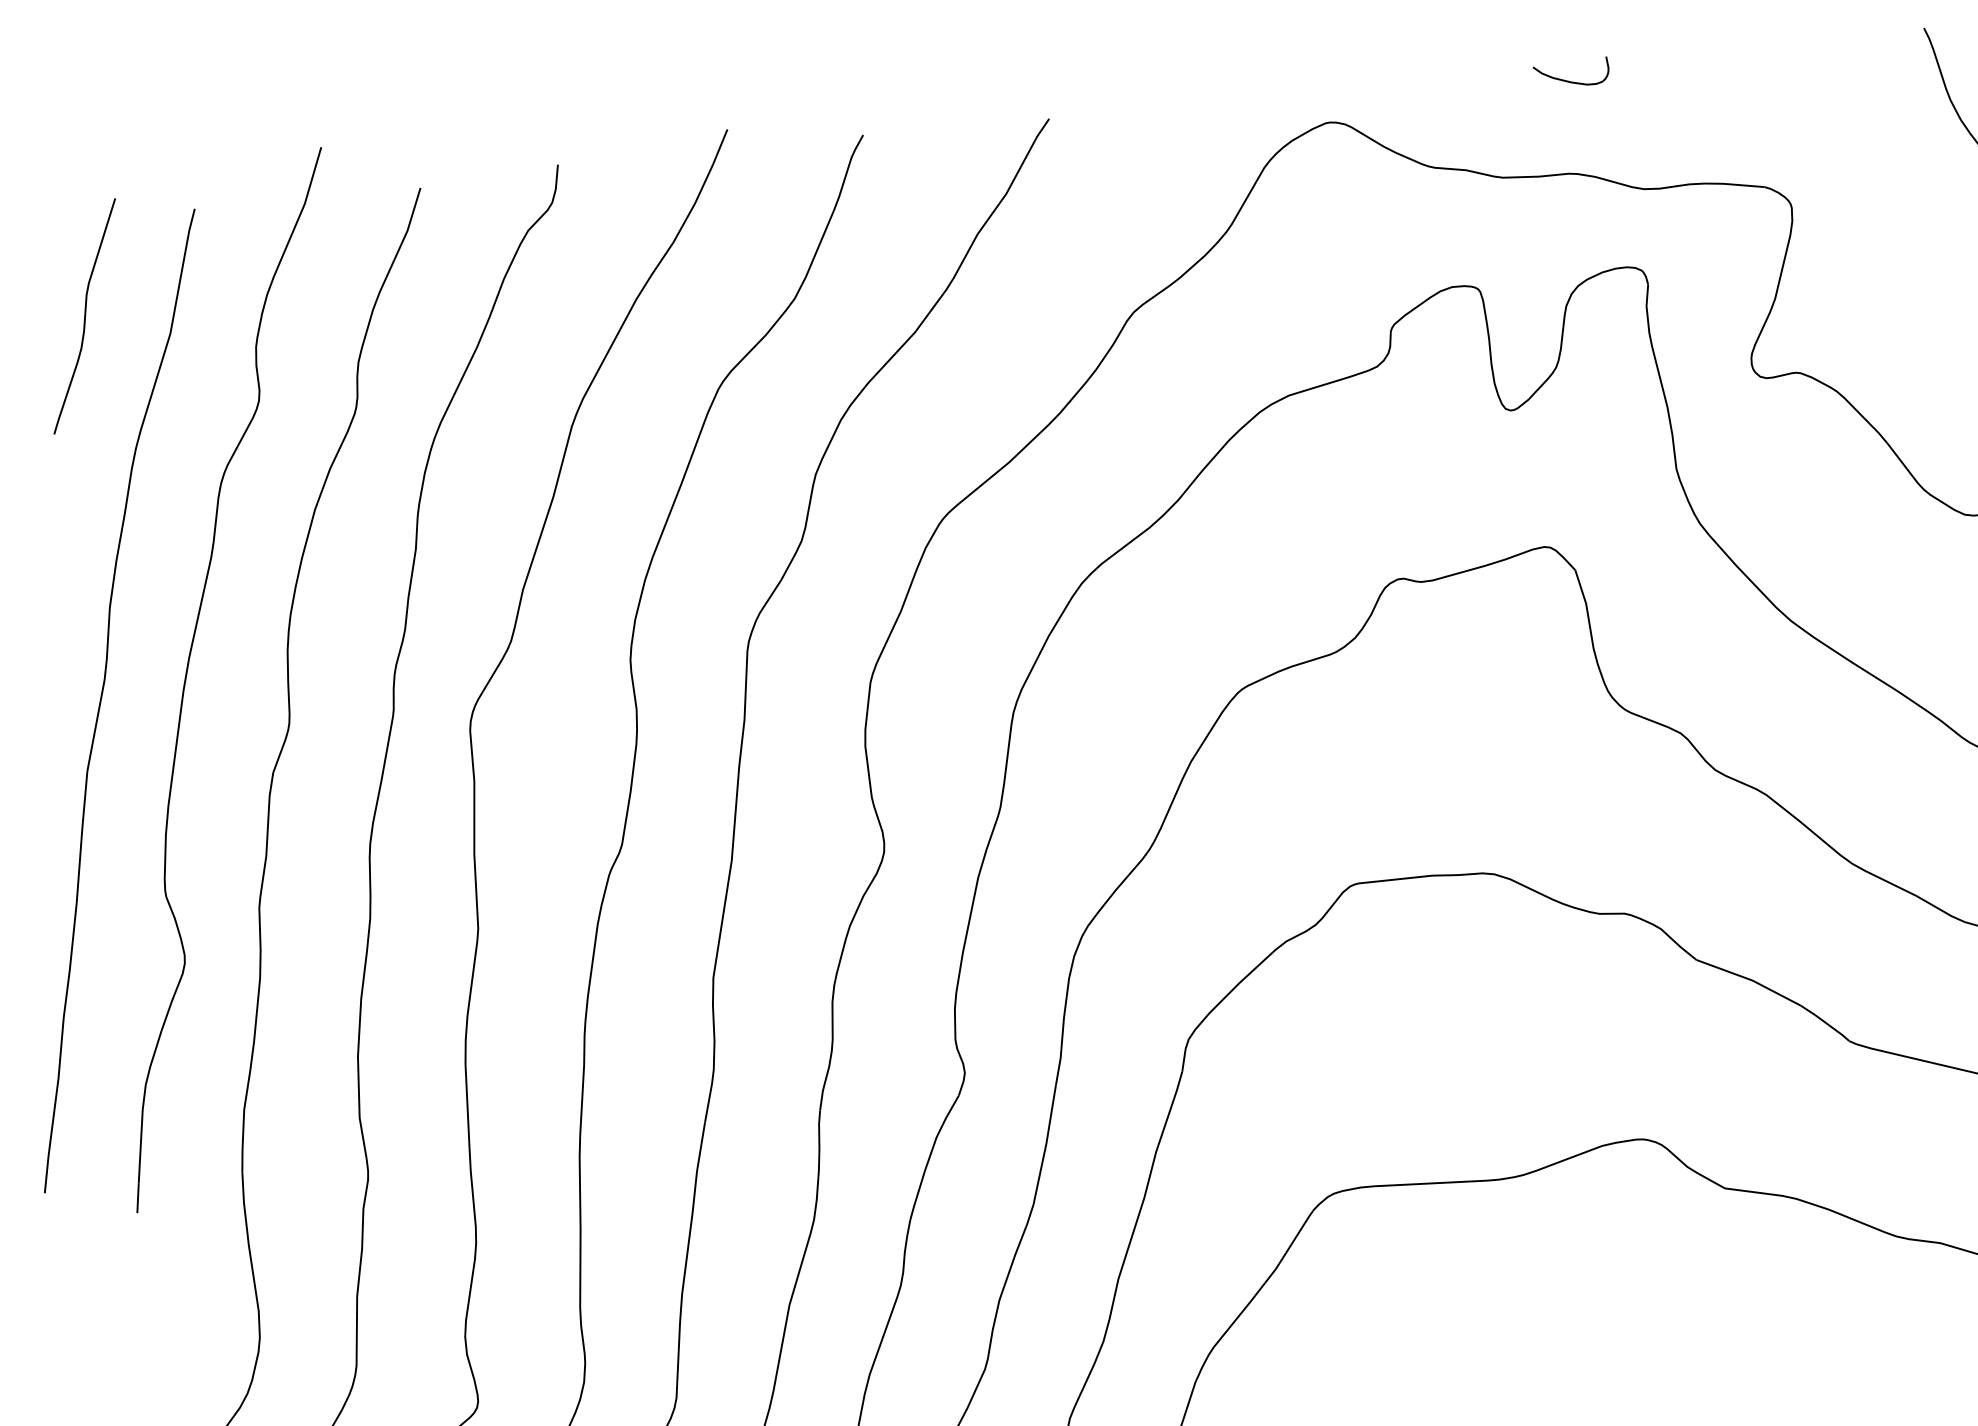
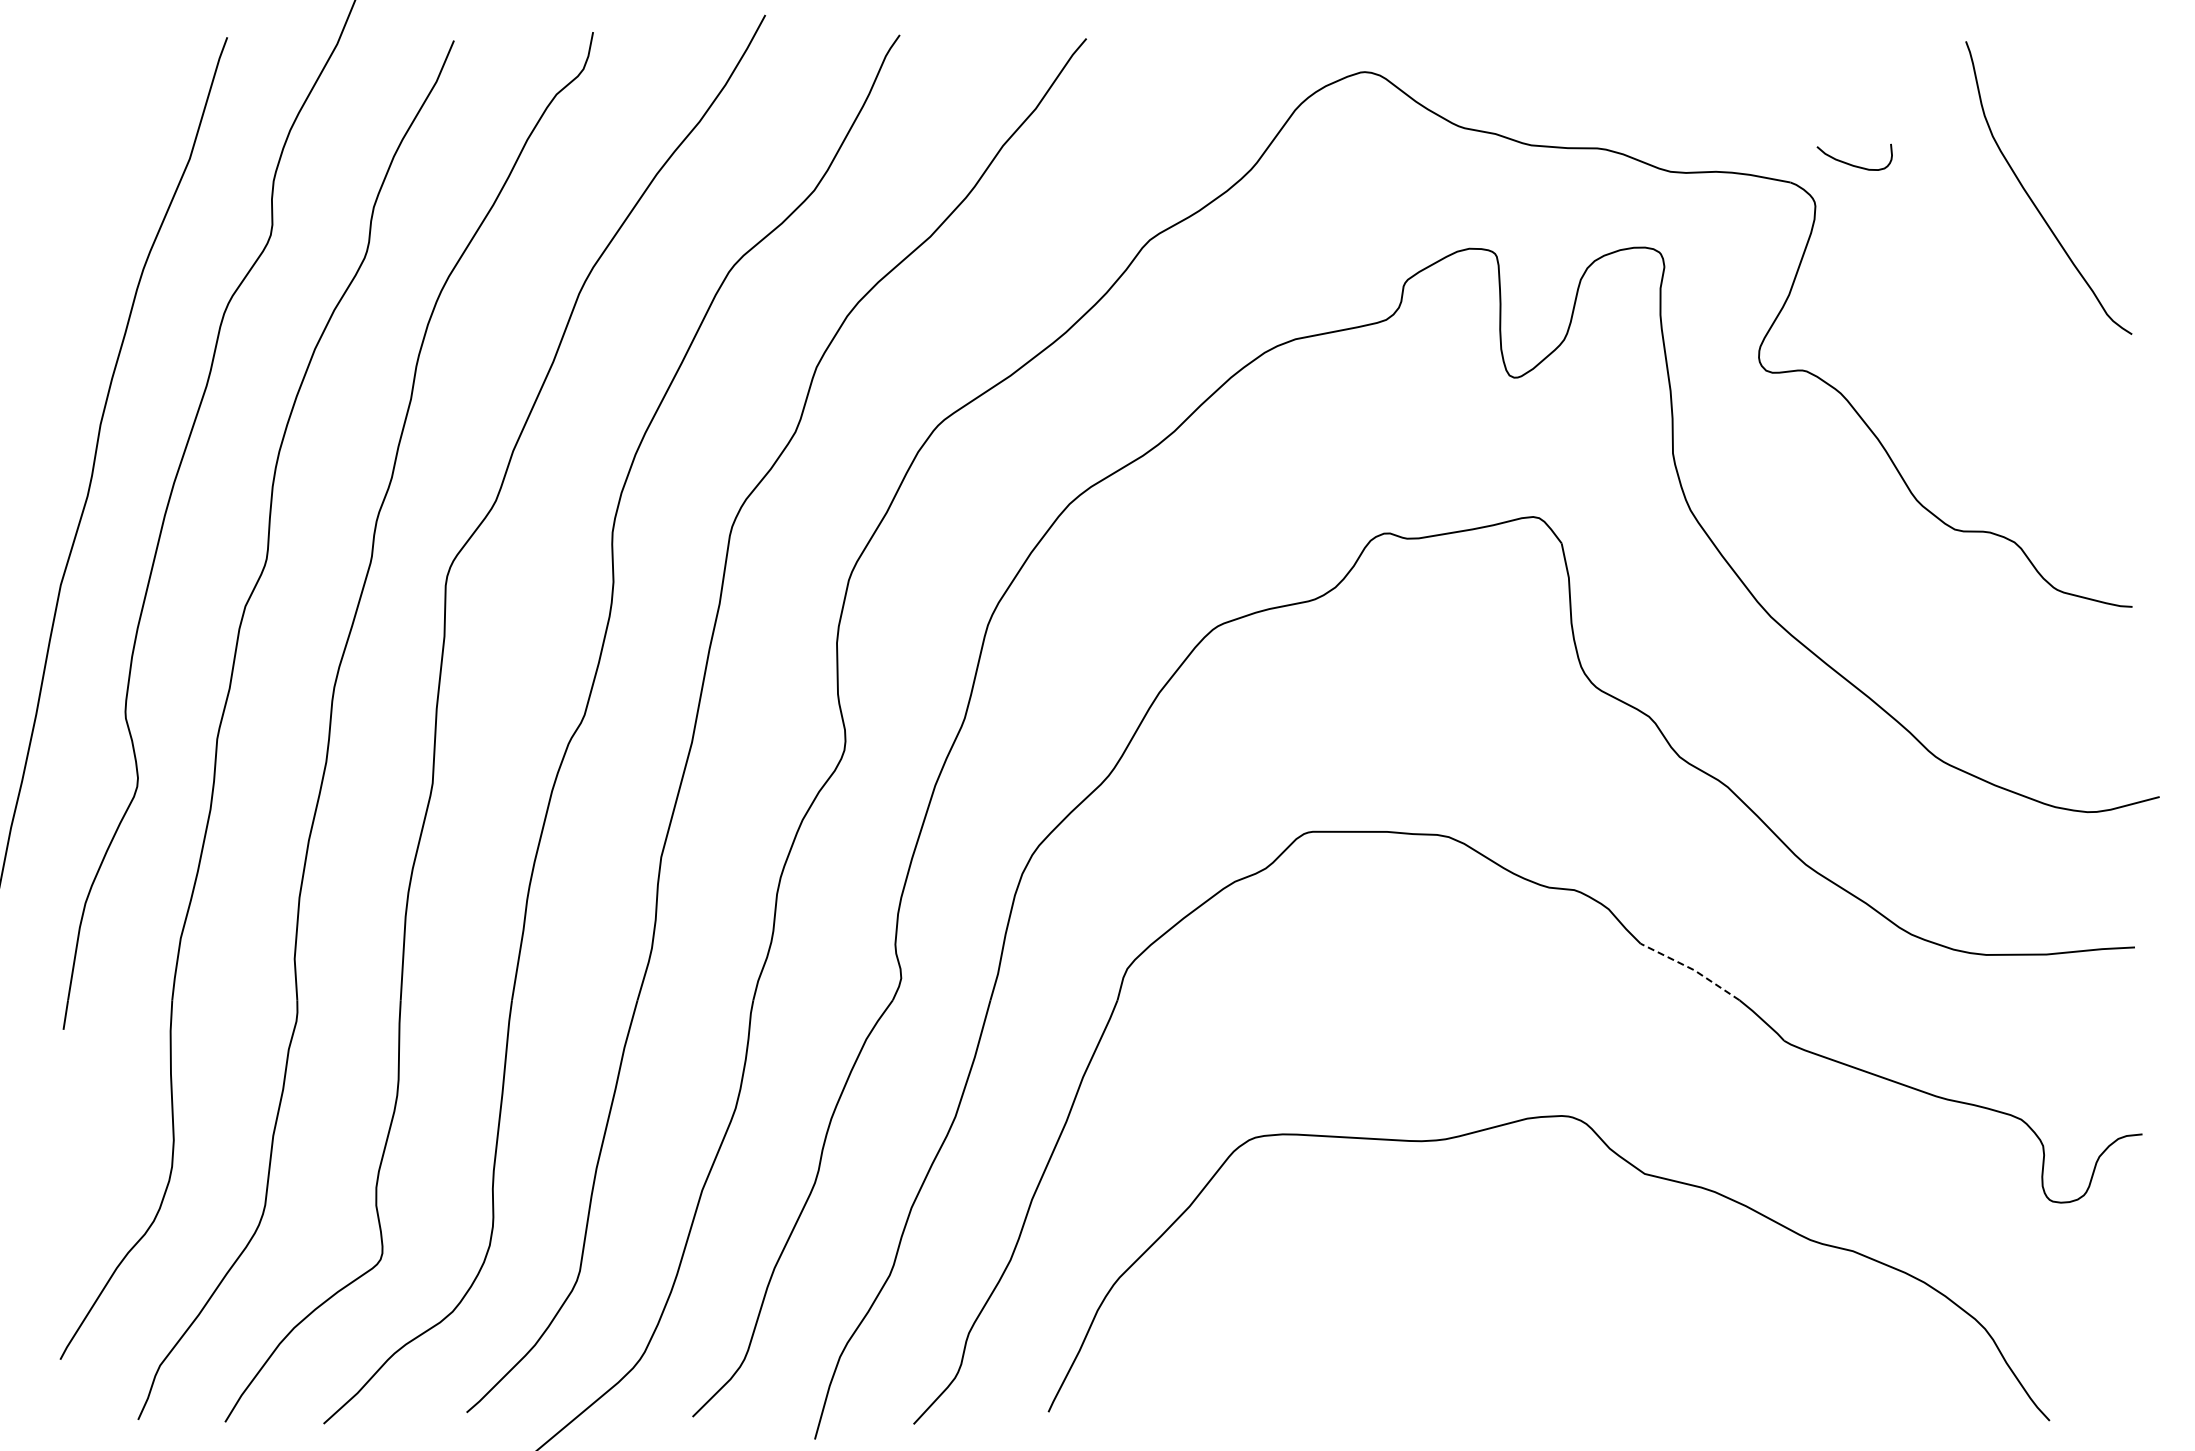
curve: (1568, 80) -> (1850, 163), moved
curve: (84, 316) -> (106, 132), removed
line: (1750, 980) -> (1692, 969), solid -> dashed

